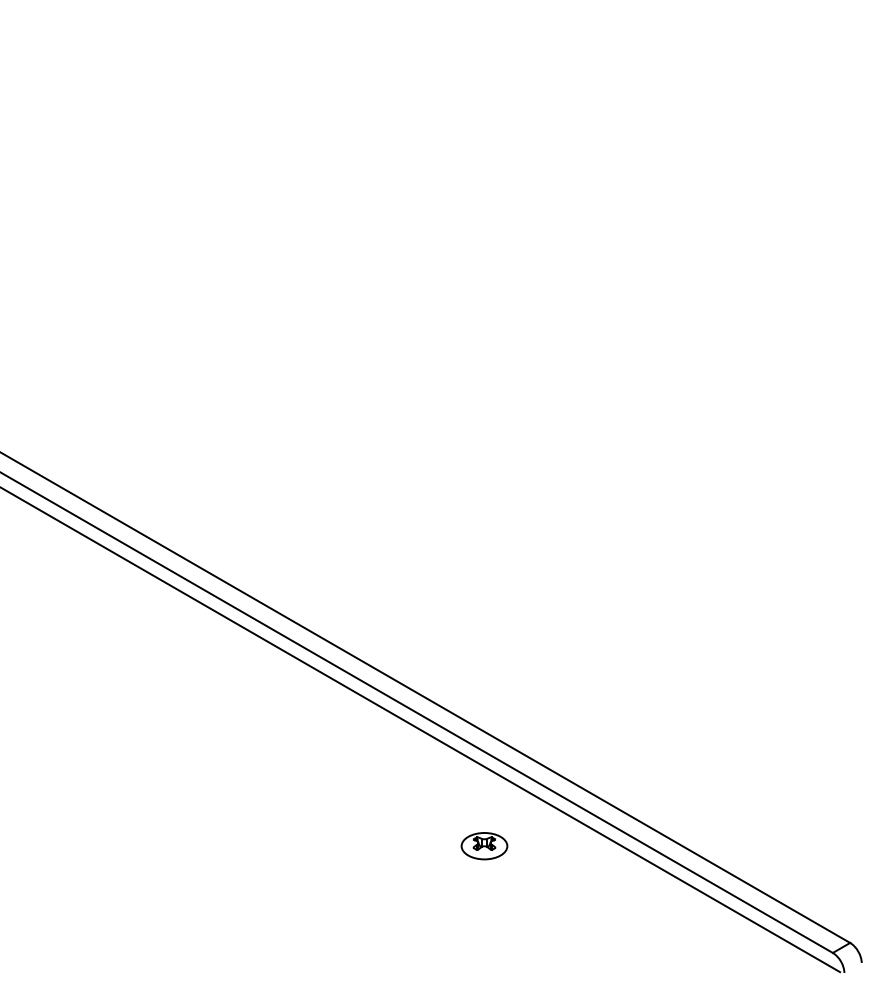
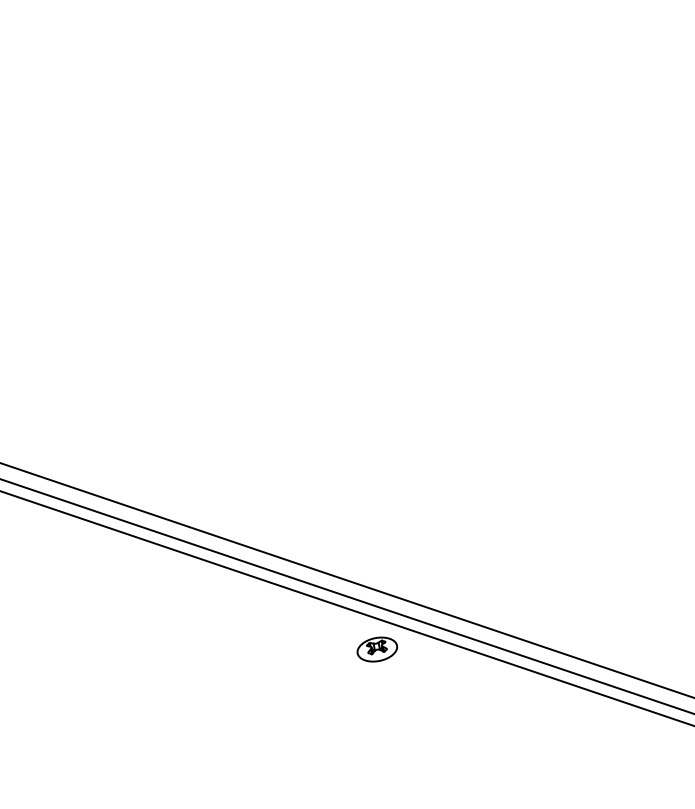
part: (484, 846) -> (377, 649), moved

